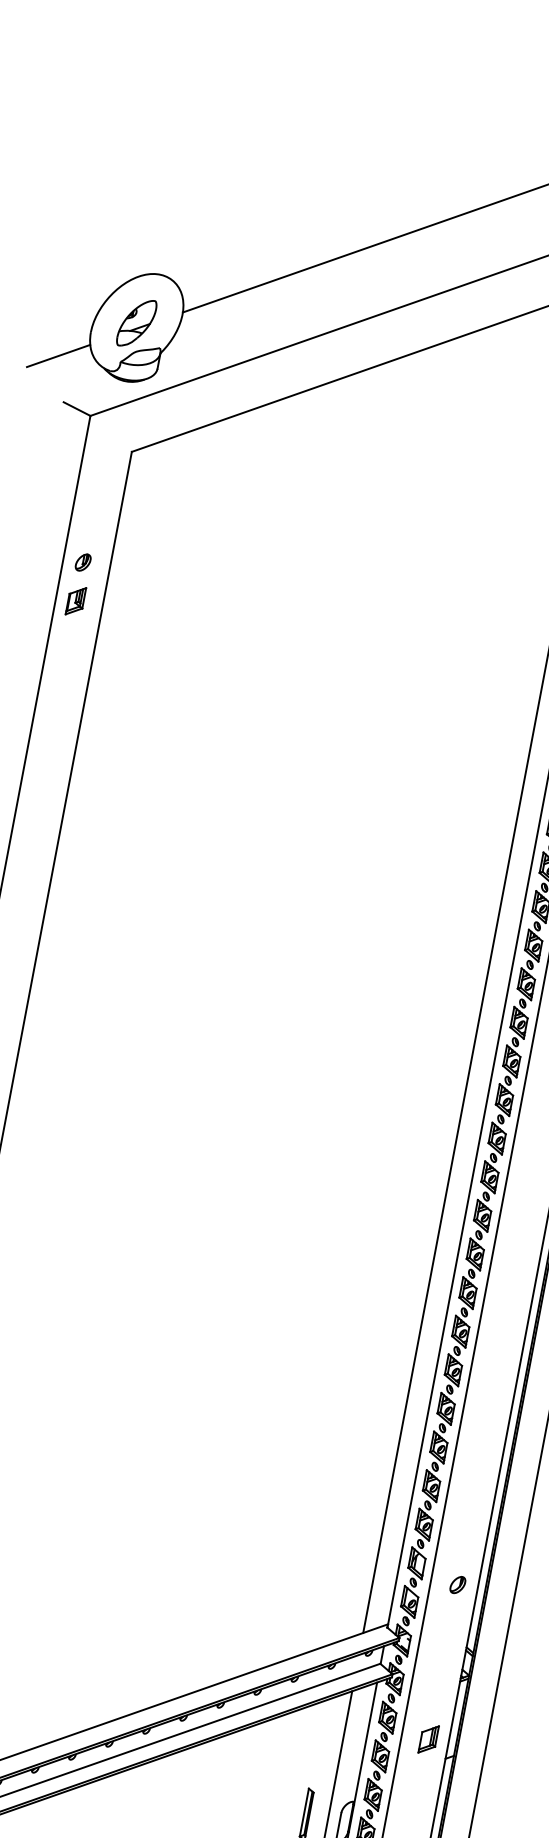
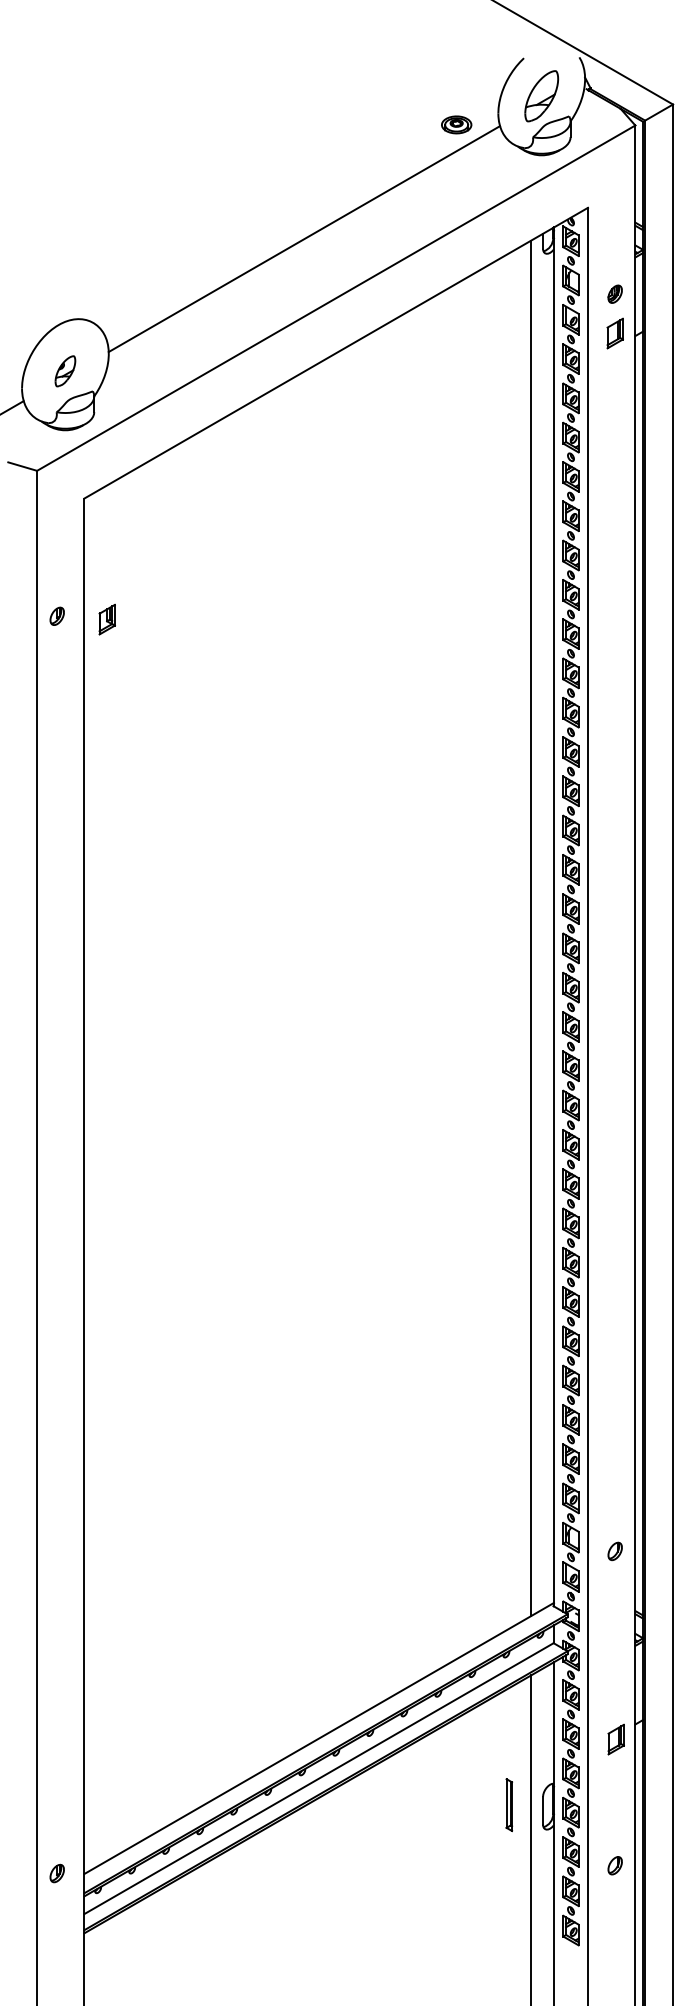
part: (136, 323) -> (65, 371), size x0.6
part: (75, 600) -> (106, 619), moved
part: (428, 1739) -> (615, 1739), moved

